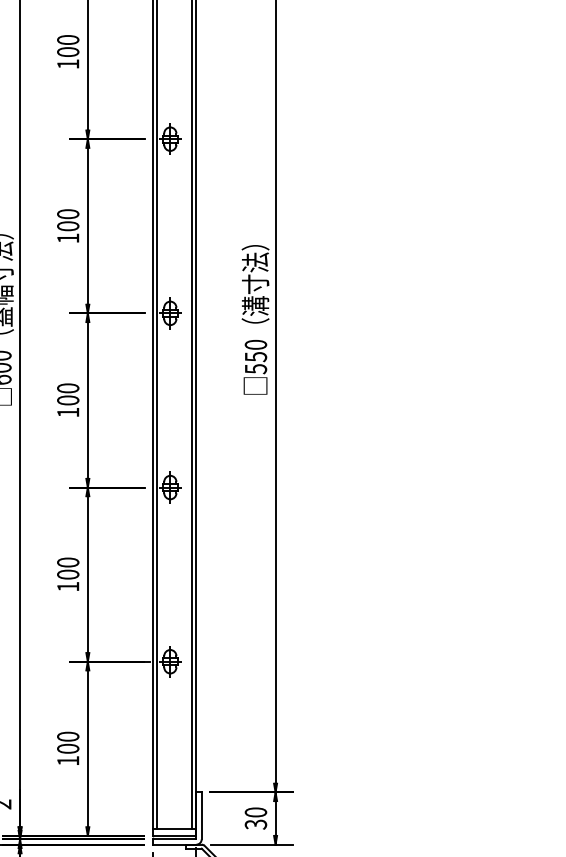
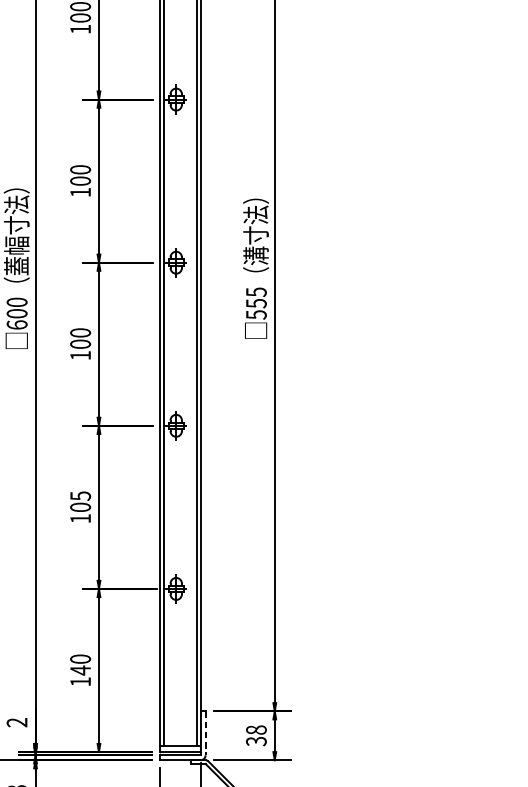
text: (255, 344) -> (255, 291), 550 -> 555
text: (68, 562) -> (80, 496), 100 -> 105
text: (68, 748) -> (80, 670), 100 -> 140
text: (255, 812) -> (255, 730), 30 -> 38
line: (201, 815) -> (205, 732), solid -> dashed

